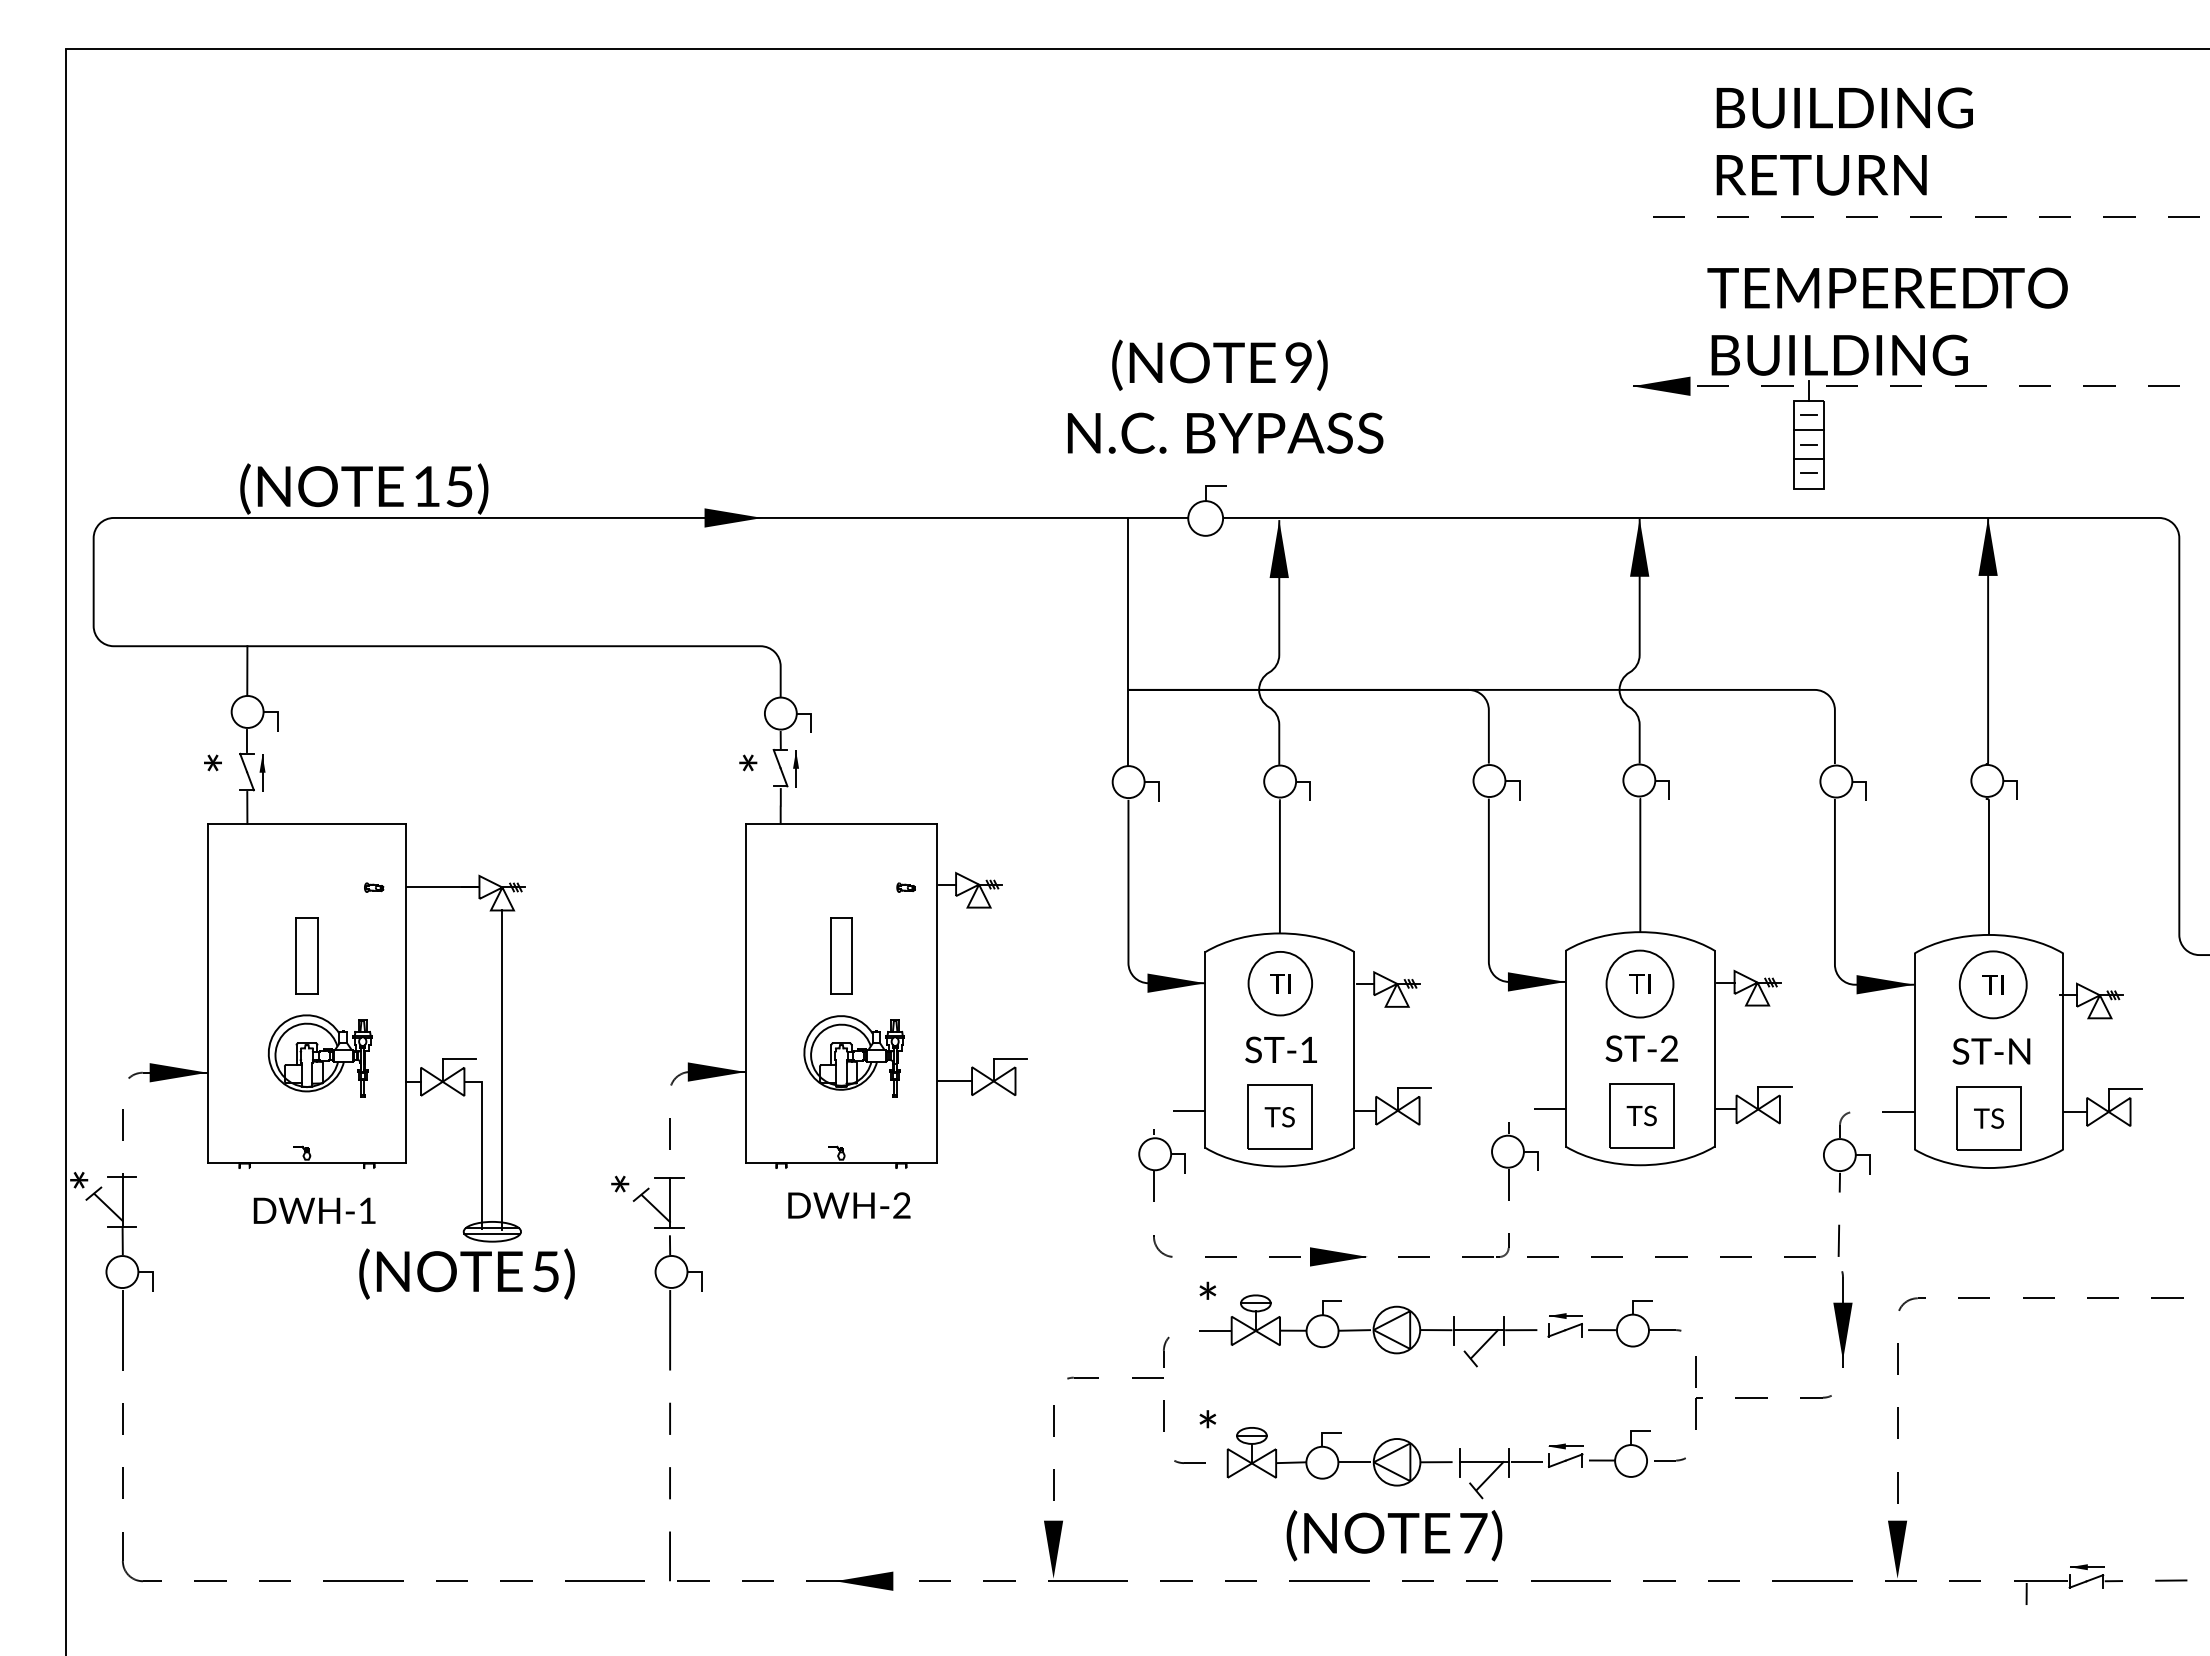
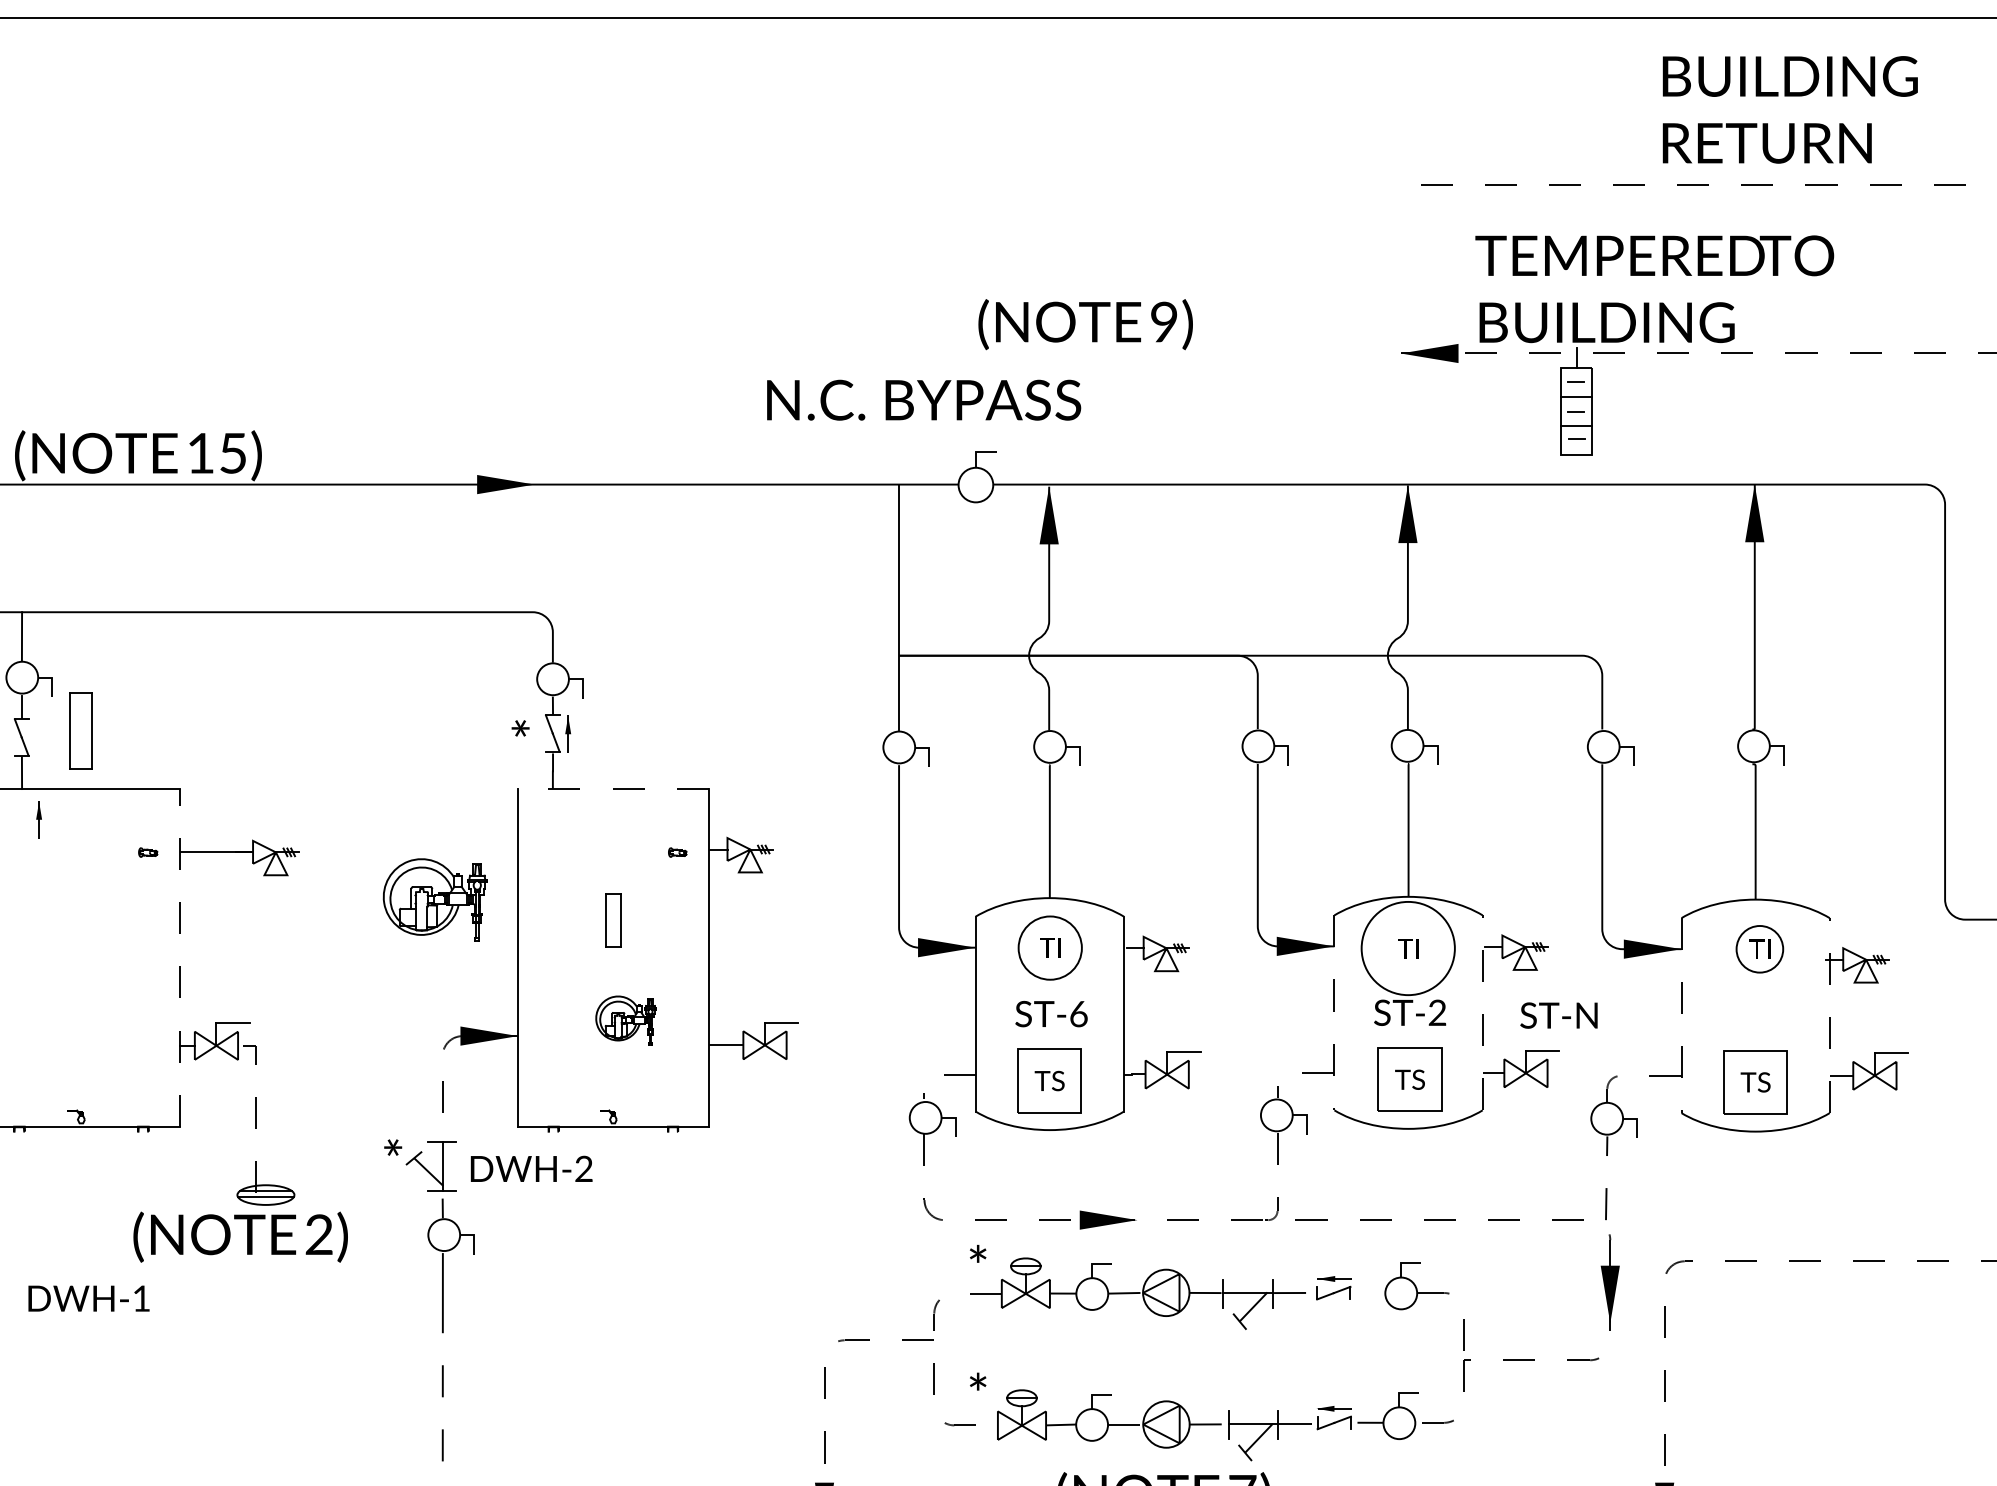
text: (1844, 141) -> (1789, 109), moved
text: (1219, 364) -> (1085, 323), moved
text: (1225, 432) -> (923, 399), moved
part: (262, 772) -> (39, 819), moved
line: (841, 823) -> (613, 788), solid -> dashed
part: (306, 955) -> (80, 730), moved
part: (841, 955) -> (613, 920), size x0.7
circle: (1639, 983) -> (1407, 947), size x1.4
circle: (1992, 984) -> (1759, 948), size x0.7
line: (406, 993) -> (180, 957), solid -> dashed
line: (1565, 1048) -> (1334, 1012), solid -> dashed
line: (1714, 1048) -> (1482, 1012), solid -> dashed
text: (1308, 1049) -> (1078, 1013), ST-1 -> ST-6
line: (1914, 1051) -> (1681, 1015), solid -> dashed
text: (1991, 1051) -> (1559, 1015), moved
line: (2063, 1051) -> (1829, 1015), solid -> dashed
part: (319, 1055) -> (434, 899), moved
part: (853, 1056) -> (625, 1020), size x0.6
line: (502, 1069) -> (275, 1033), removed
line: (482, 1146) -> (256, 1110), solid -> dashed
text: (849, 1205) -> (531, 1168), moved
text: (314, 1210) -> (88, 1298), moved
text: (545, 1271) -> (318, 1234), 5) -> 2)
line: (1601, 1330) -> (1369, 1293), removed

